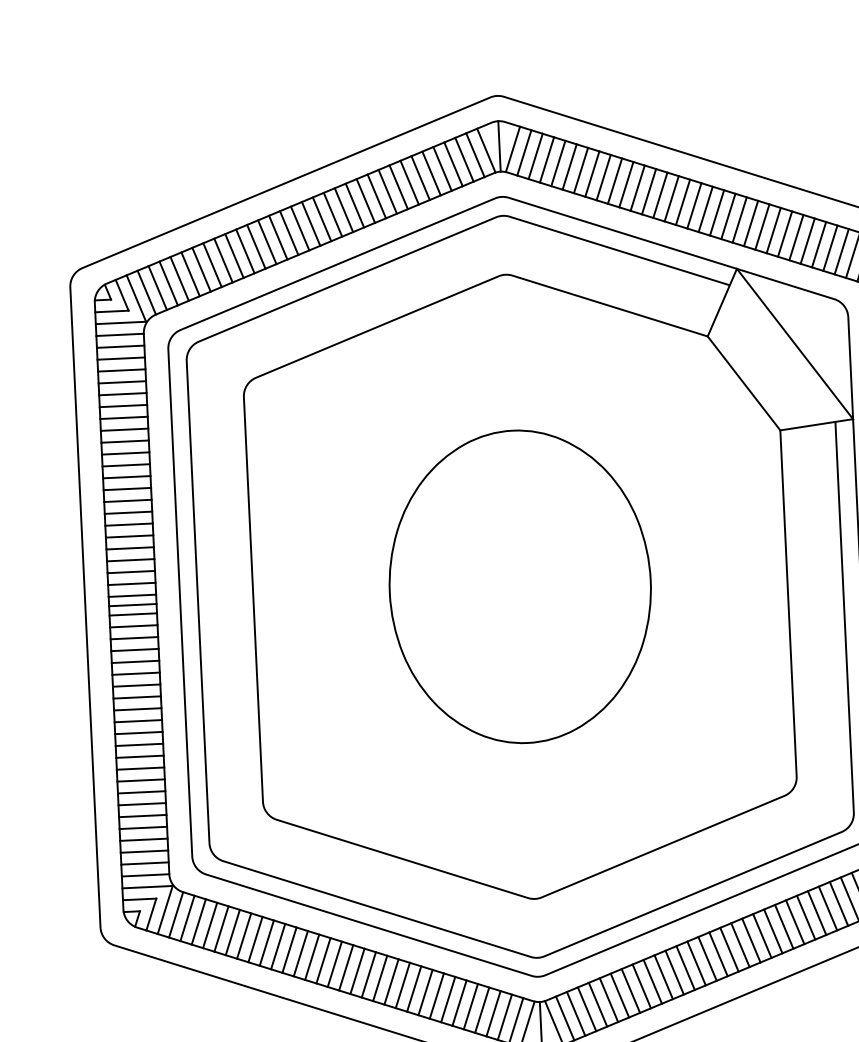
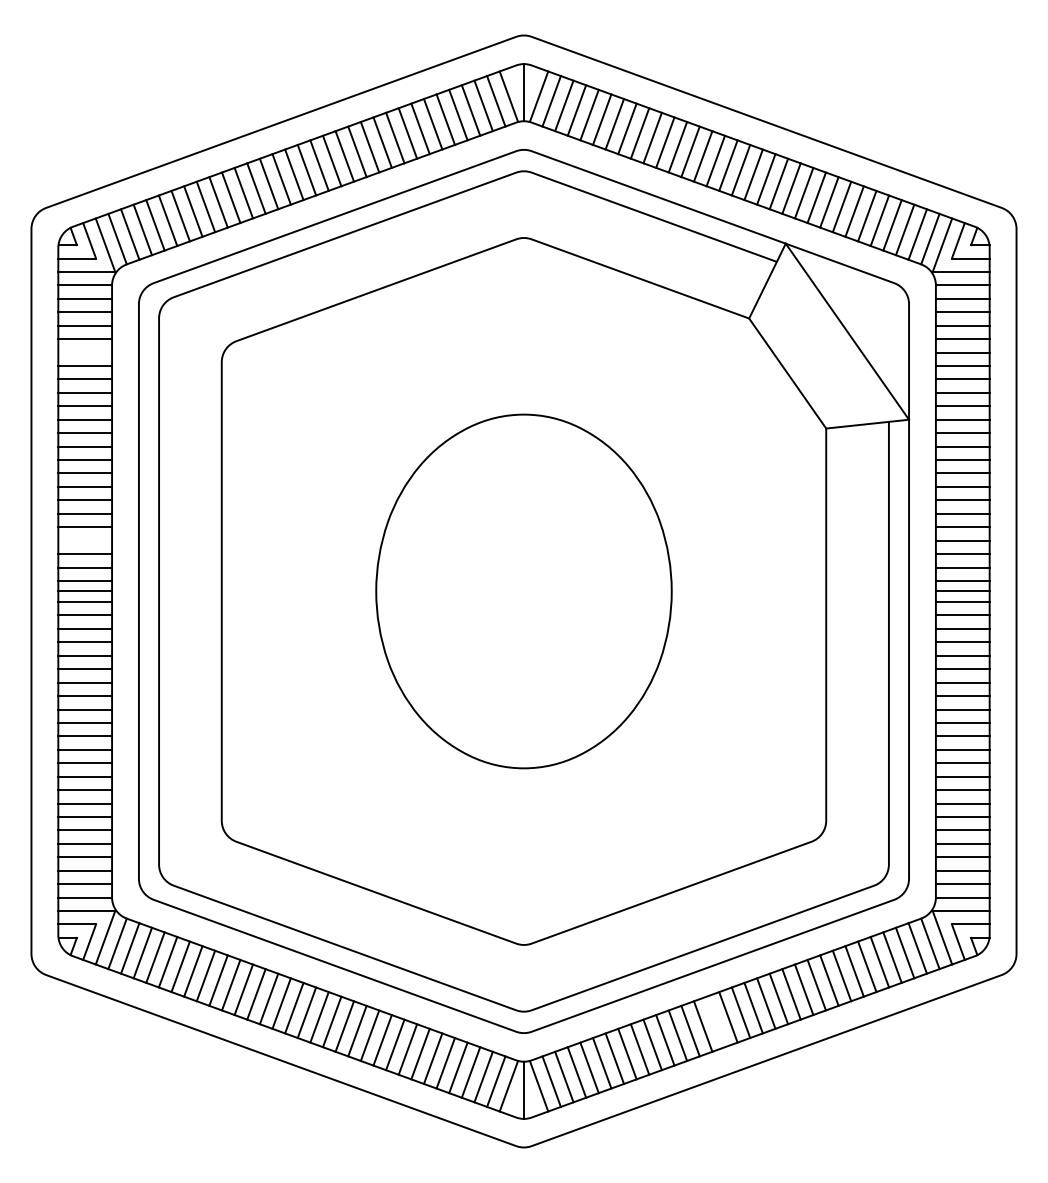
line: (123, 394) -> (85, 352), removed
line: (131, 560) -> (85, 540), removed
line: (707, 958) -> (715, 1021), removed

